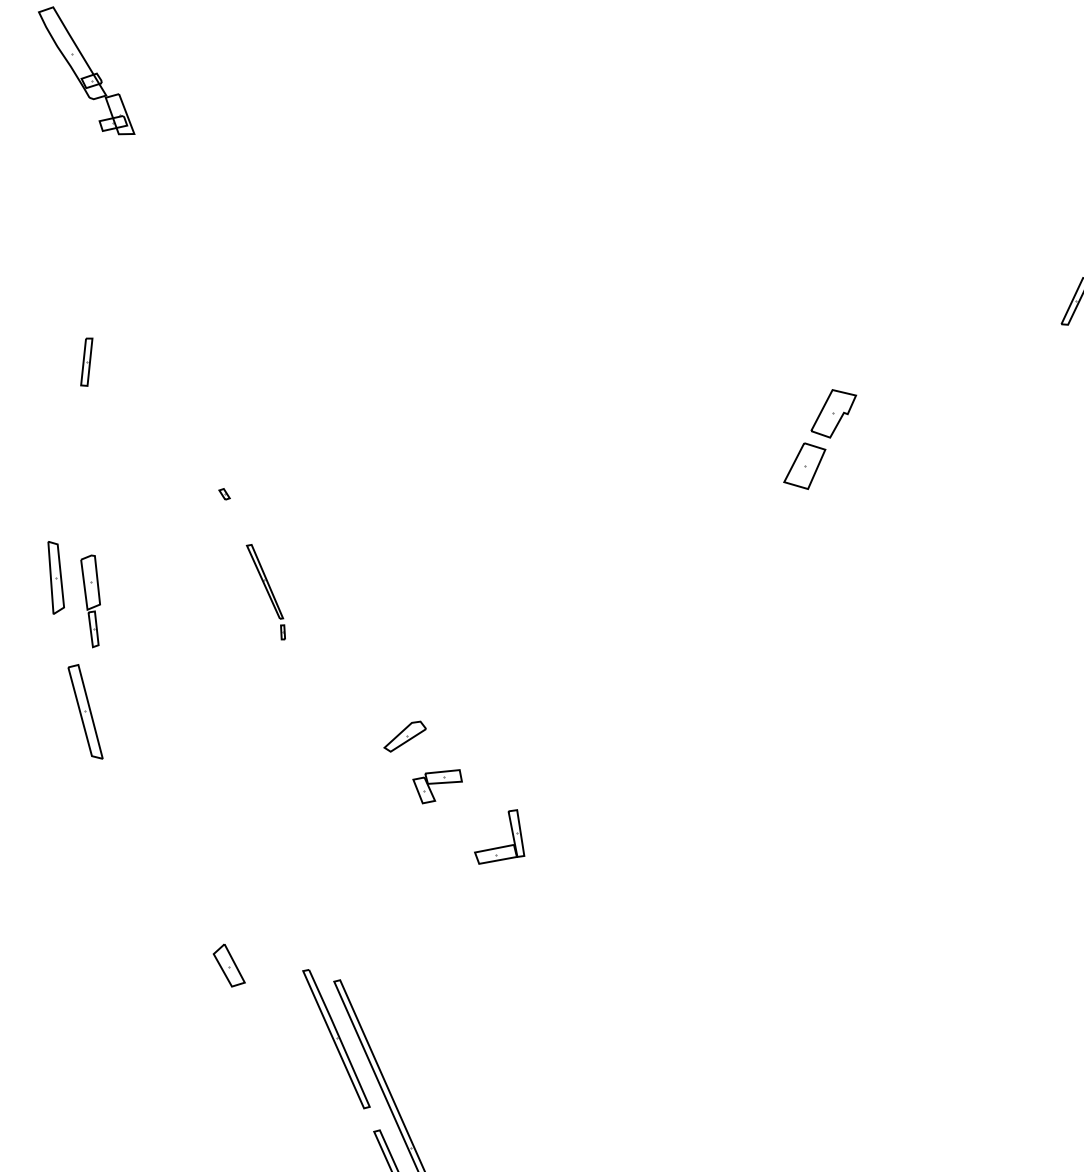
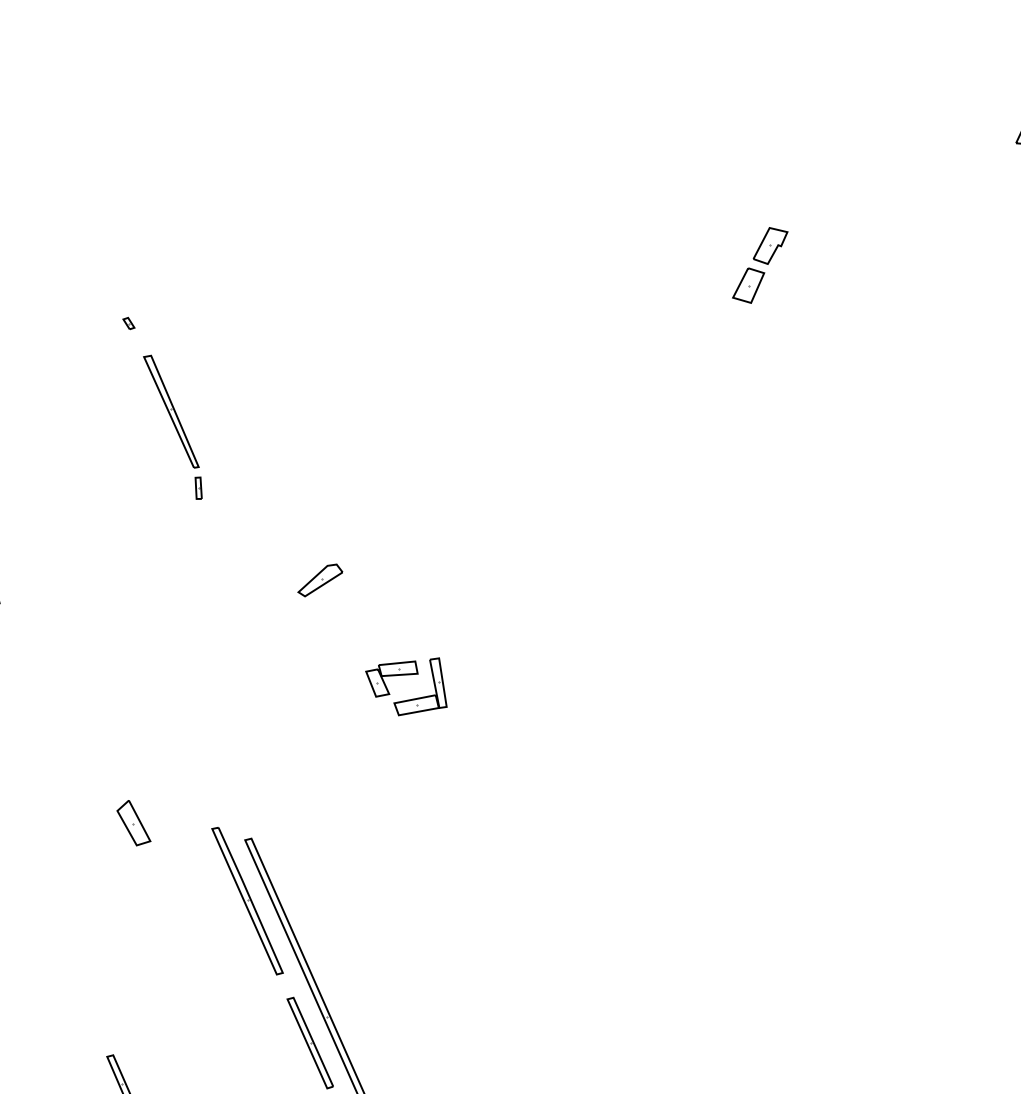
part: (819, 439) -> (759, 265), size x0.71
part: (265, 591) -> (172, 426), size x1.43
part: (437, 786) -> (391, 678), moved

